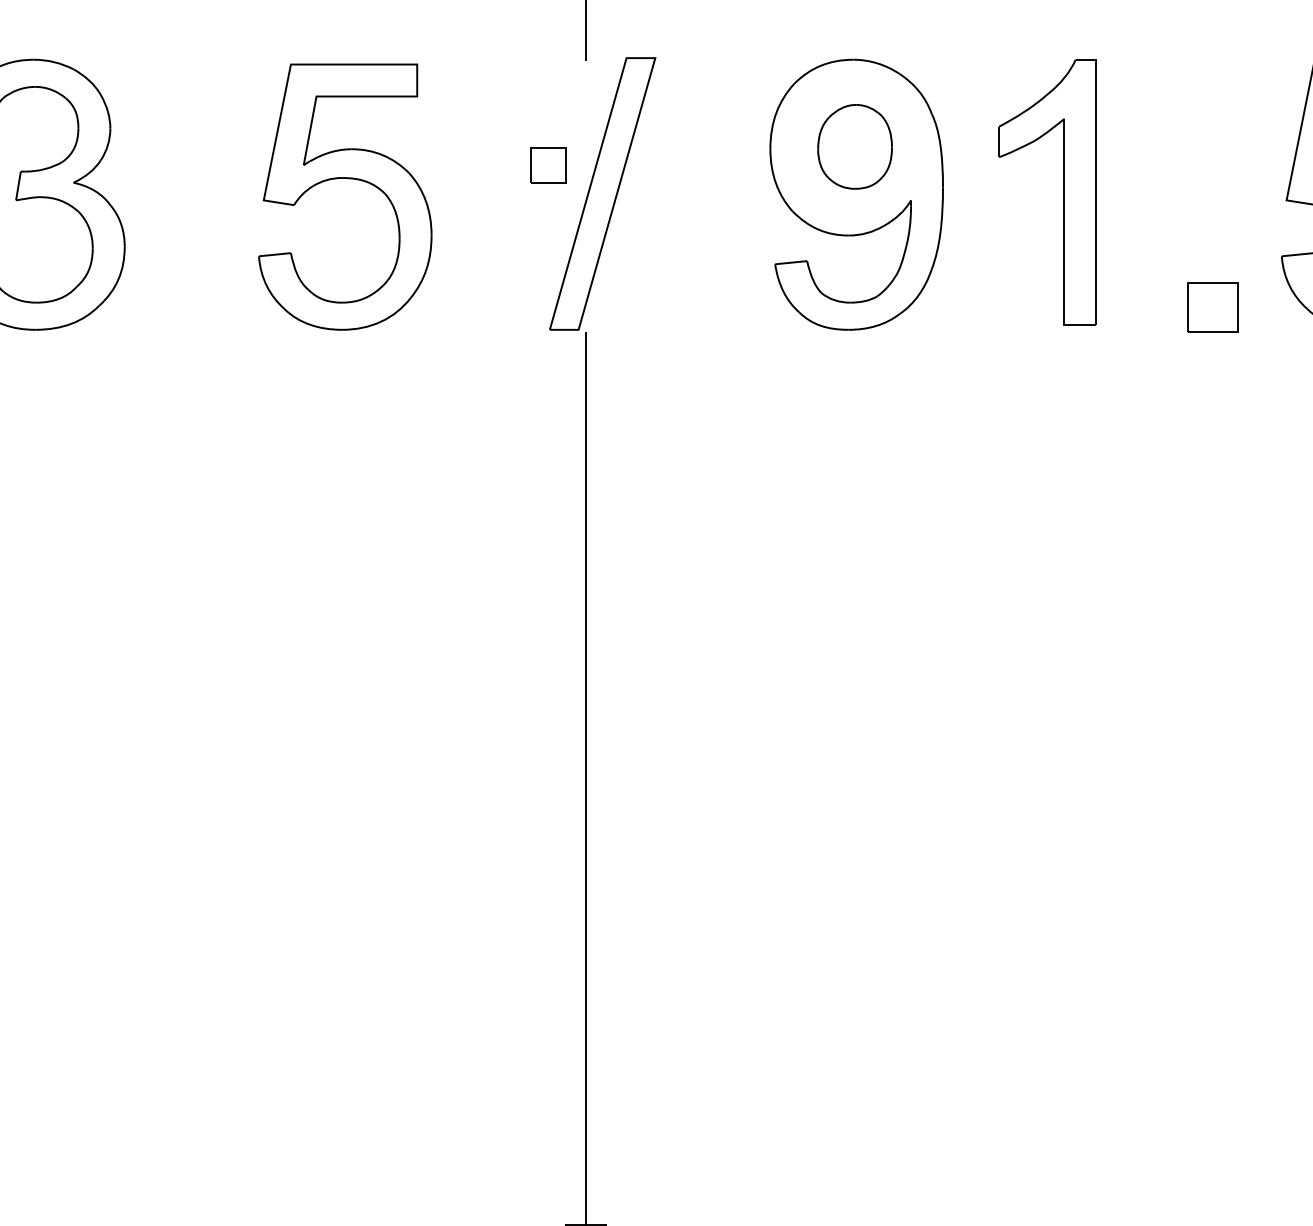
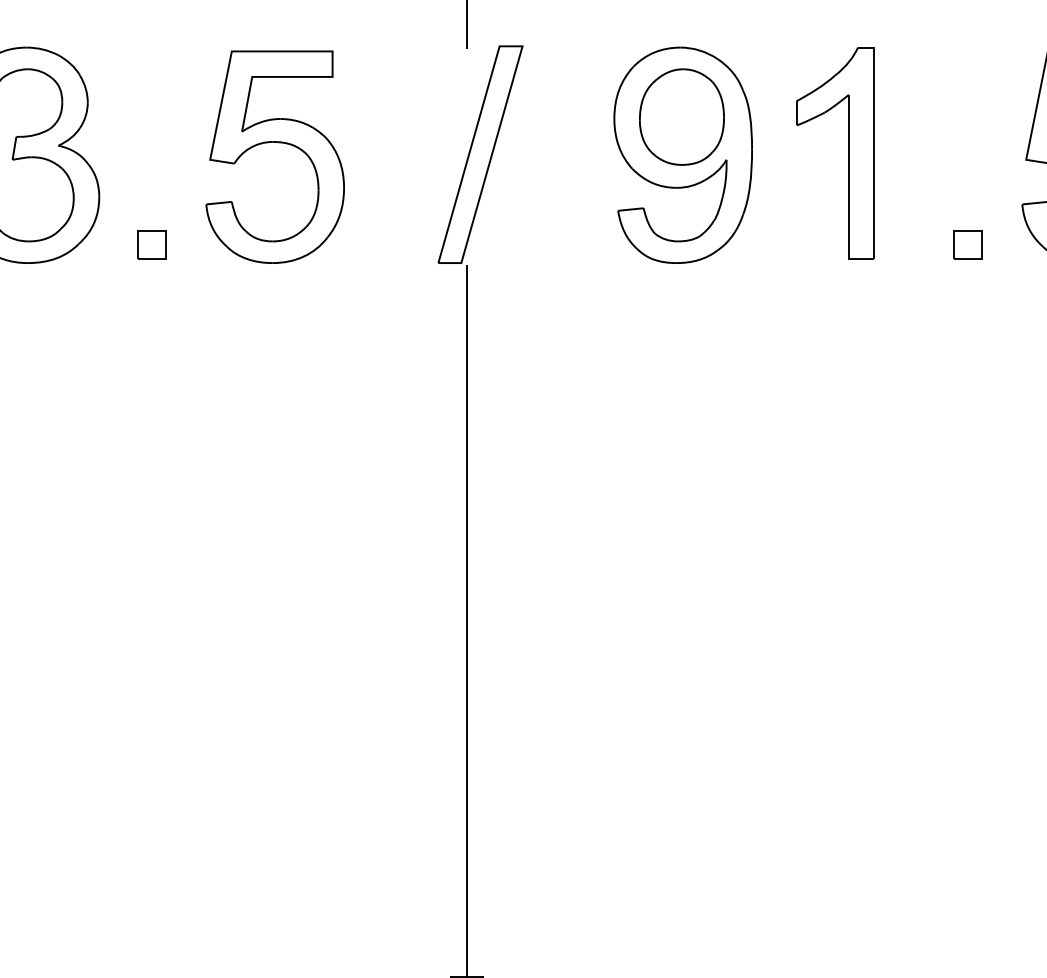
part: (854, 146) -> (681, 116), size x1.43
part: (548, 165) -> (151, 245), moved
part: (1213, 307) -> (967, 245), size x0.71

